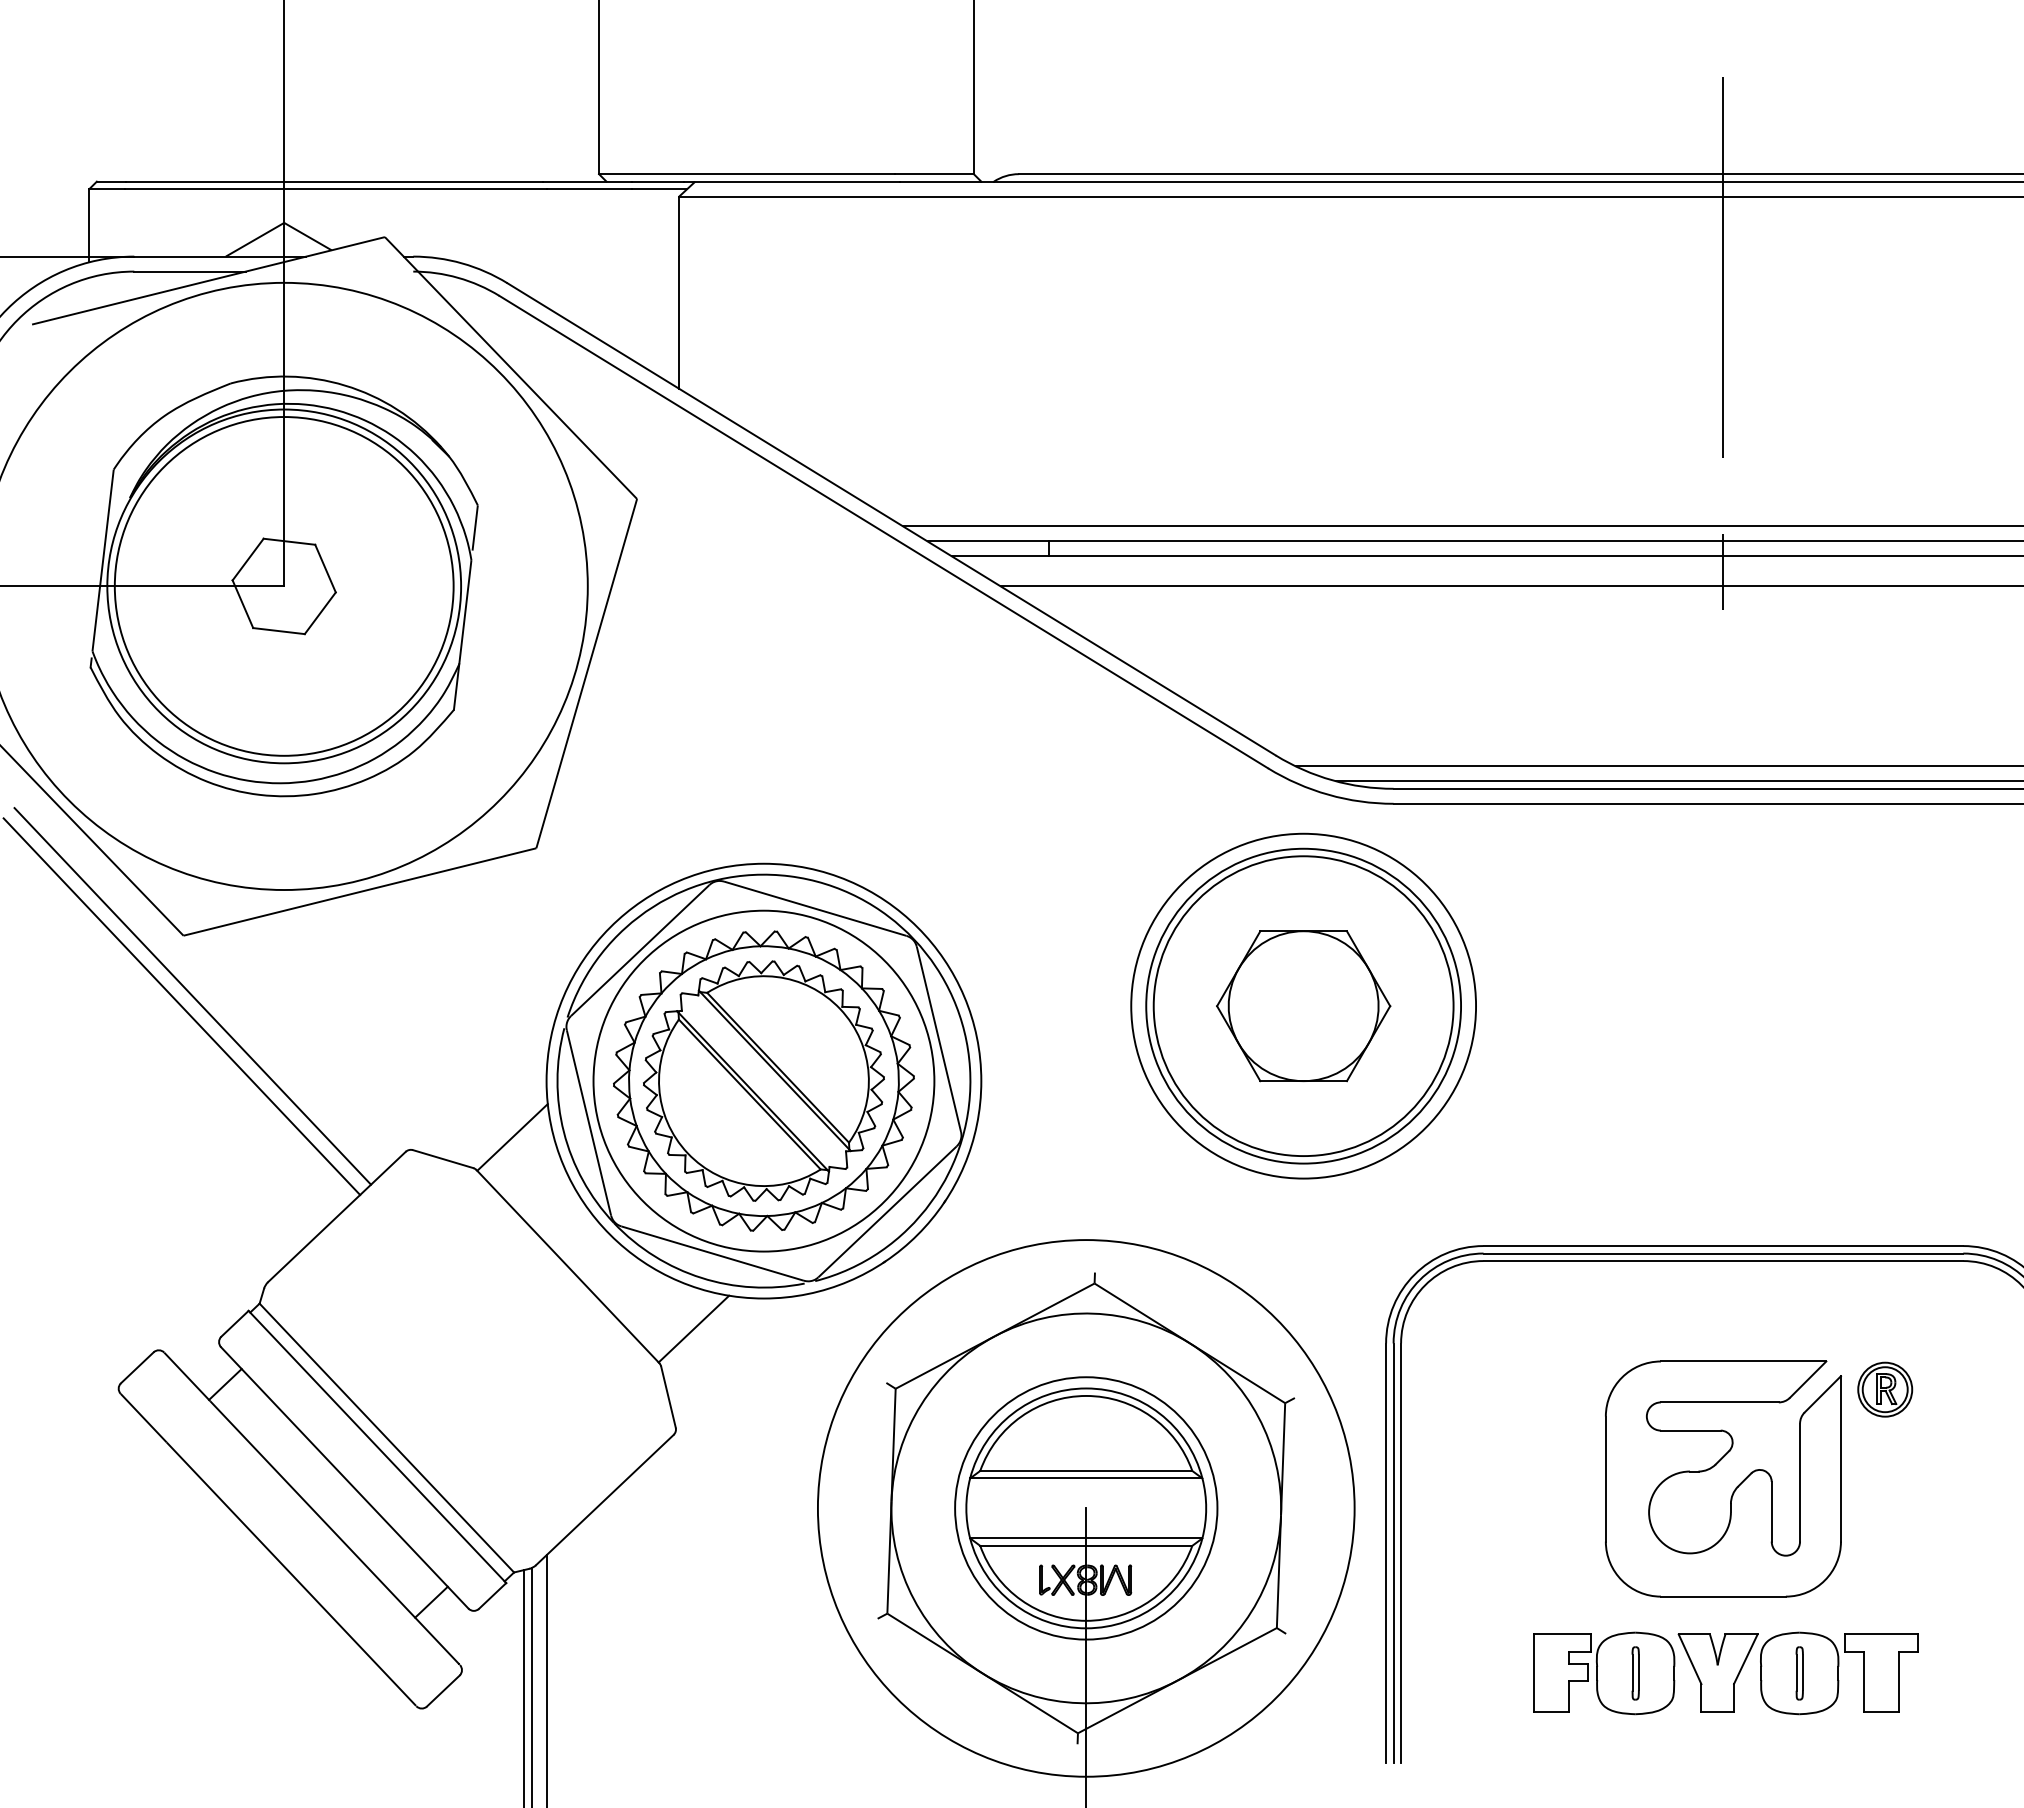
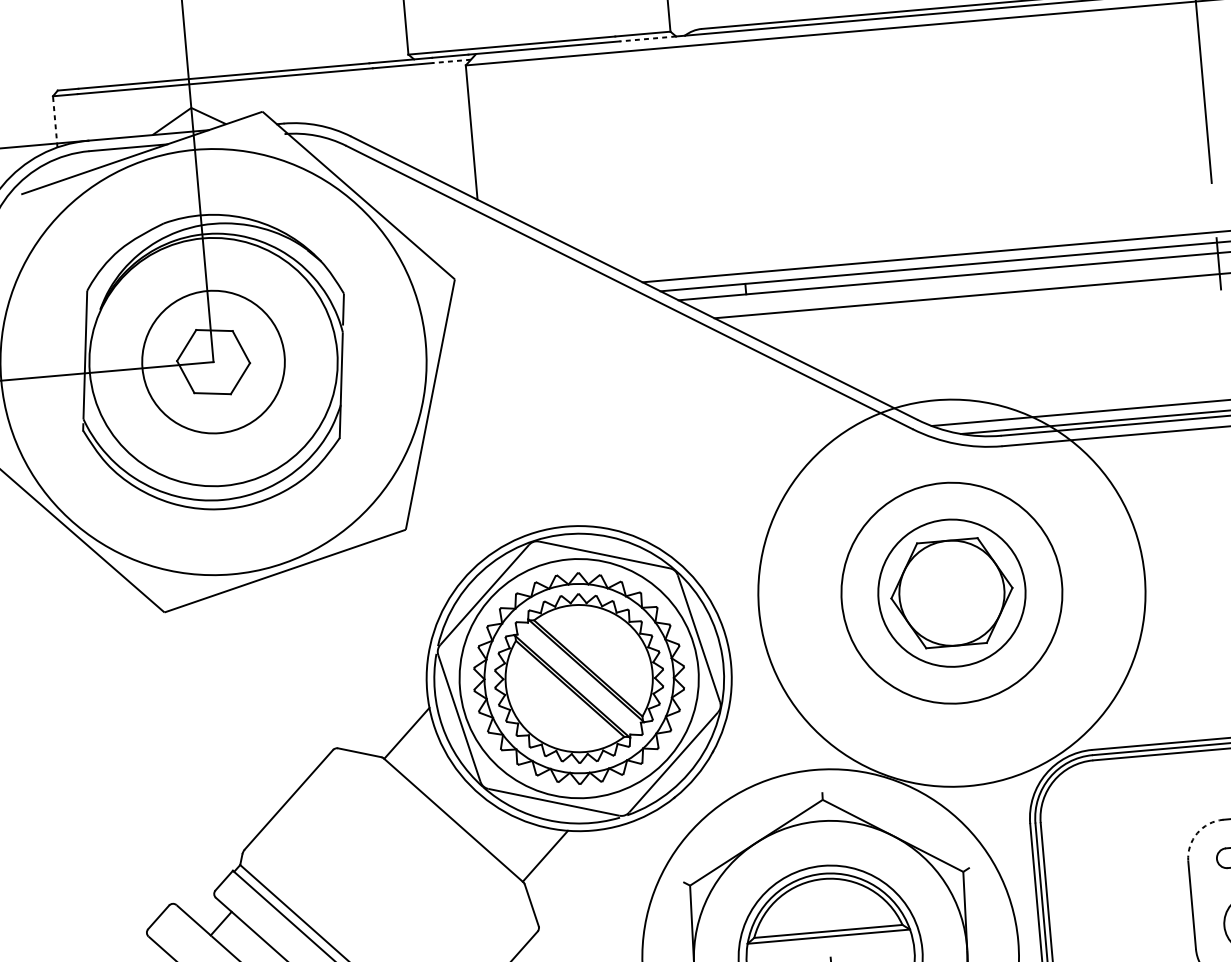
line: (940, 181) -> (647, 38), solid -> dashed
line: (659, 189) -> (451, 61), solid -> dashed
line: (89, 225) -> (55, 121), solid -> dashed
circle: (283, 586) -> (213, 362), size x0.6
line: (192, 996) -> (174, 654), removed
circle: (1303, 1005) -> (951, 592), size x1.6
line: (181, 1006) -> (167, 662), removed
circle: (1303, 1006) -> (951, 593), size x0.7
arc: (1621, 1377) -> (1196, 833), solid -> dashed

